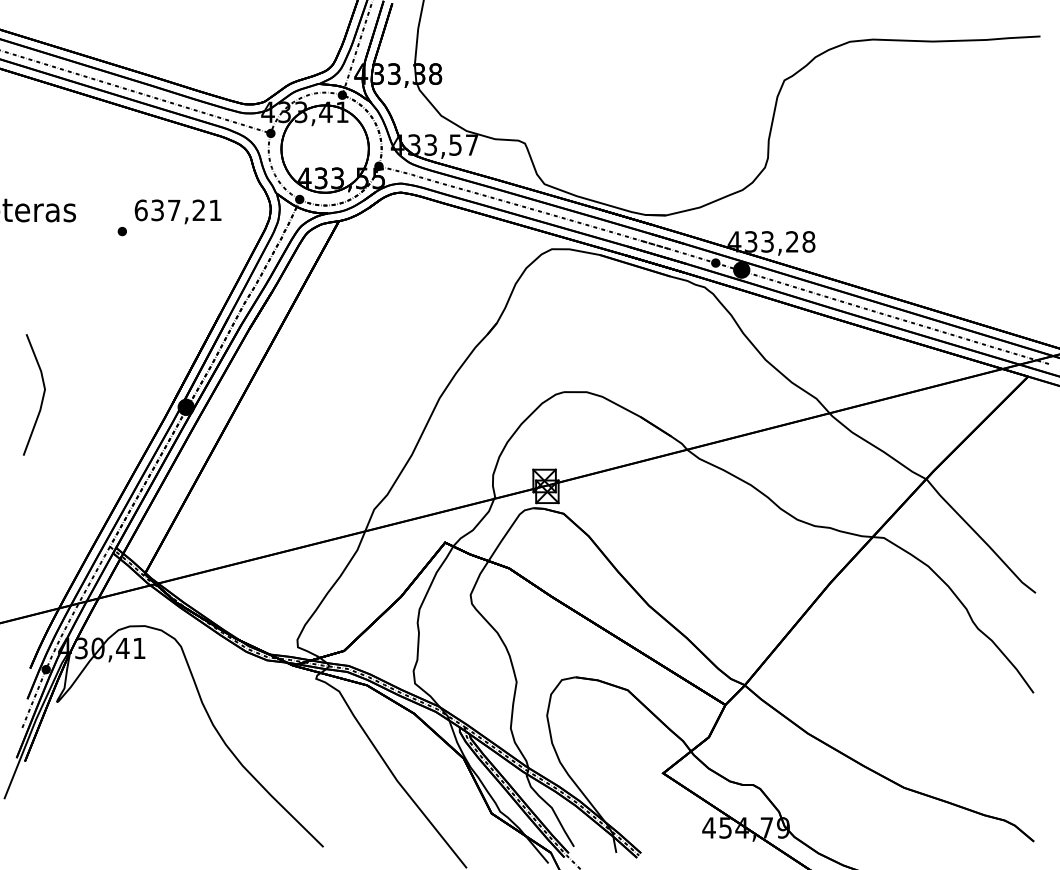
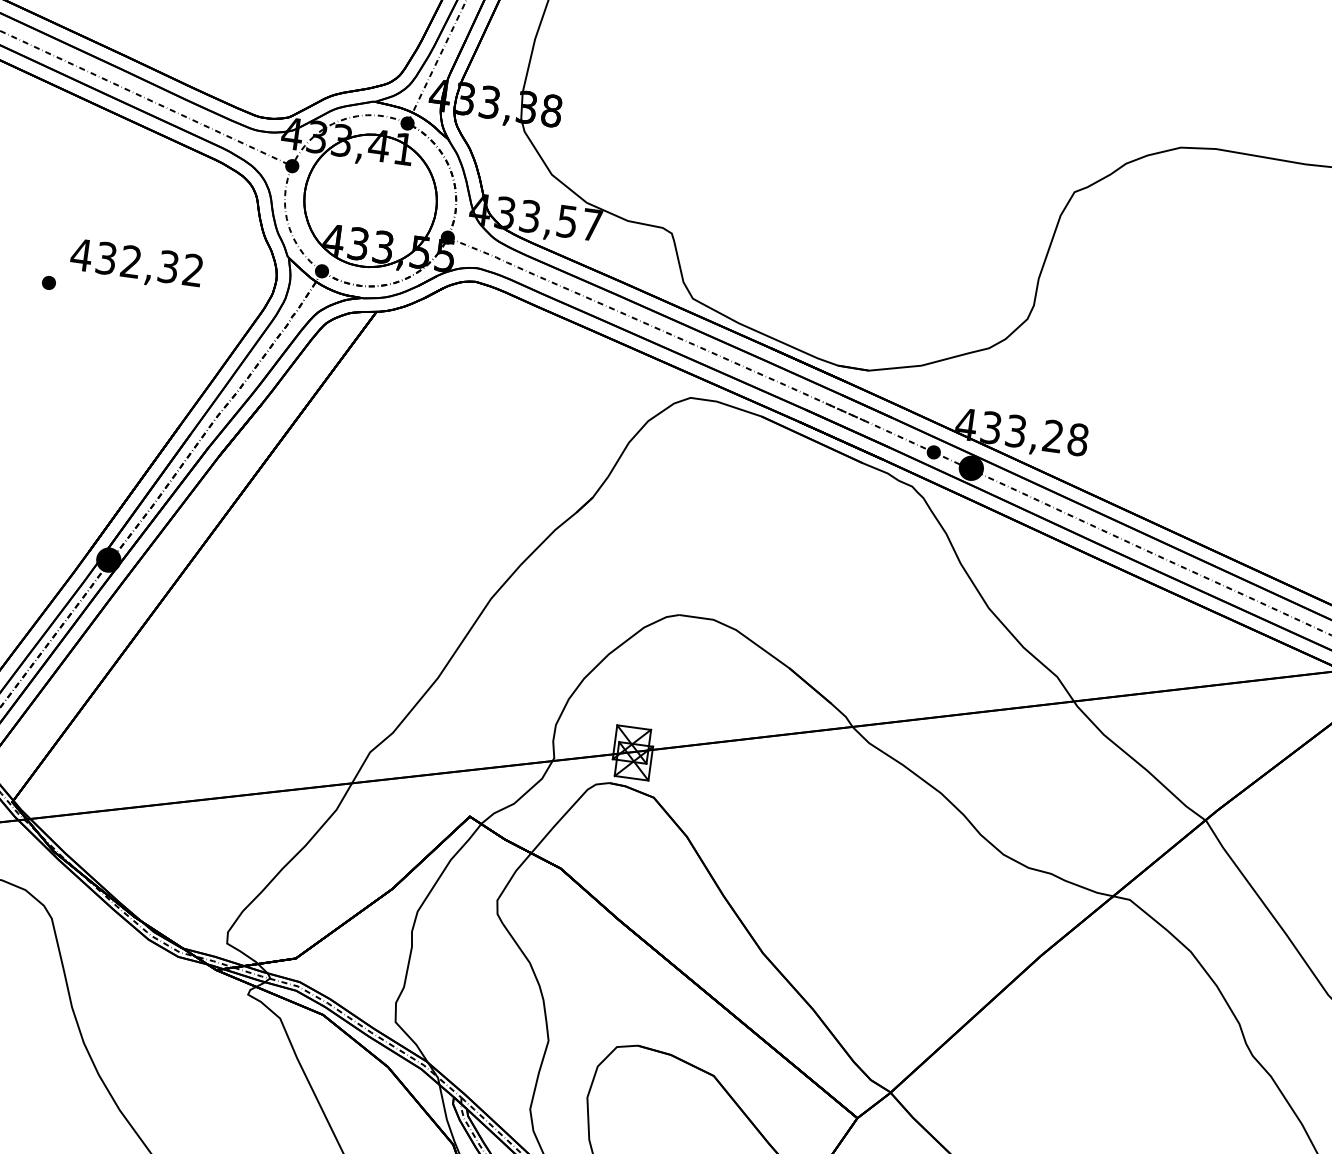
text: (177, 210) -> (136, 262), 637,21 -> 432,32

